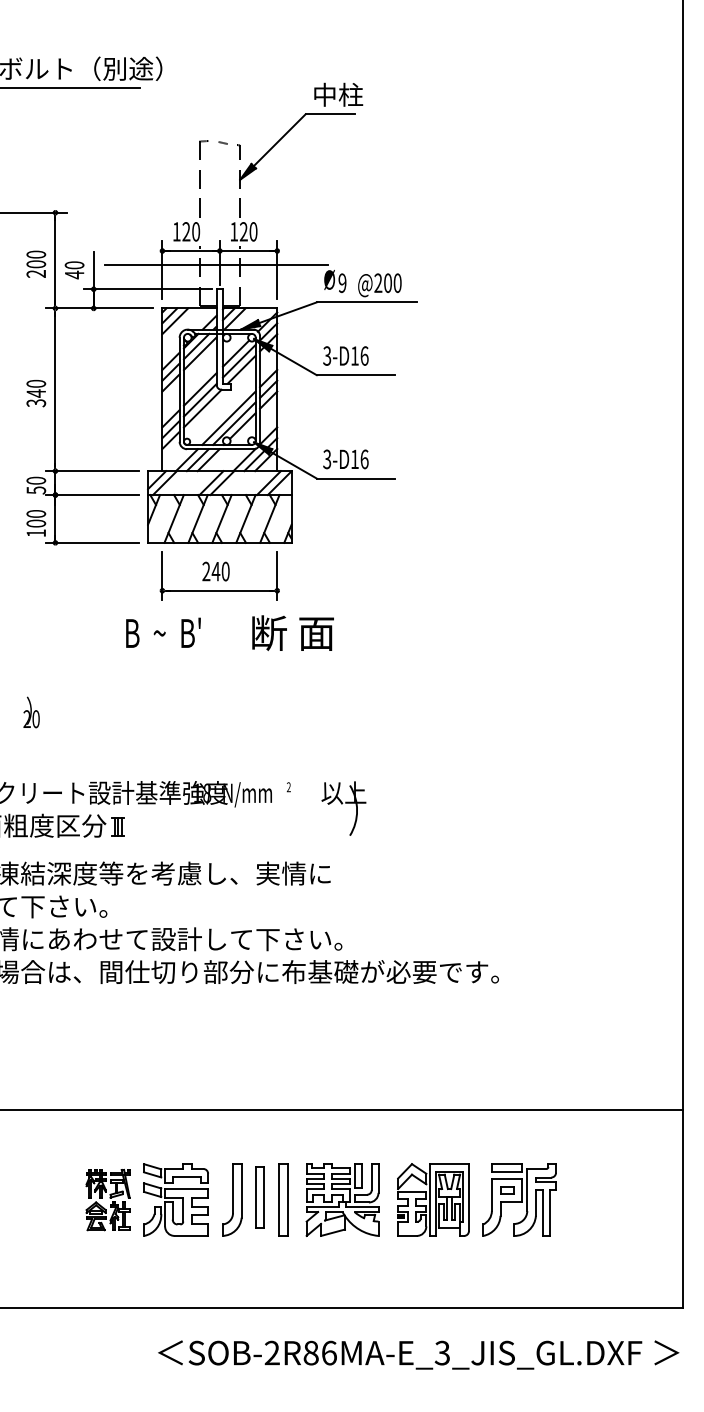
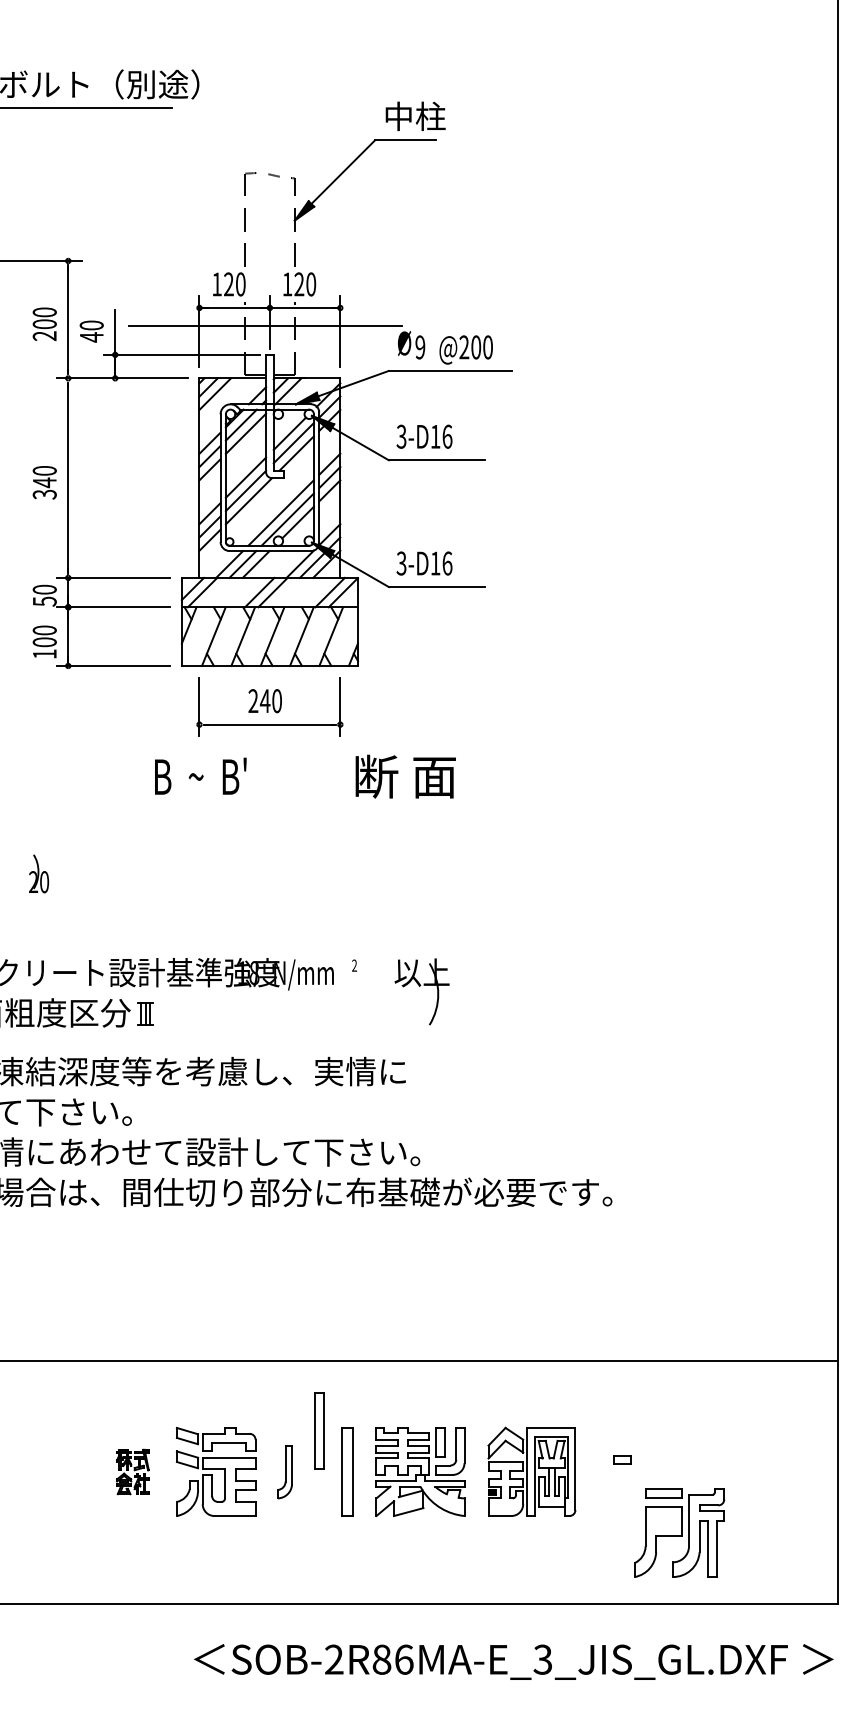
text: (292, 633) -> (405, 776), moved
part: (260, 1197) -> (319, 1430), moved
part: (107, 1199) -> (132, 1471), size x0.6
part: (231, 1199) -> (284, 1471), size x0.6
part: (519, 1199) -> (679, 1532), moved

